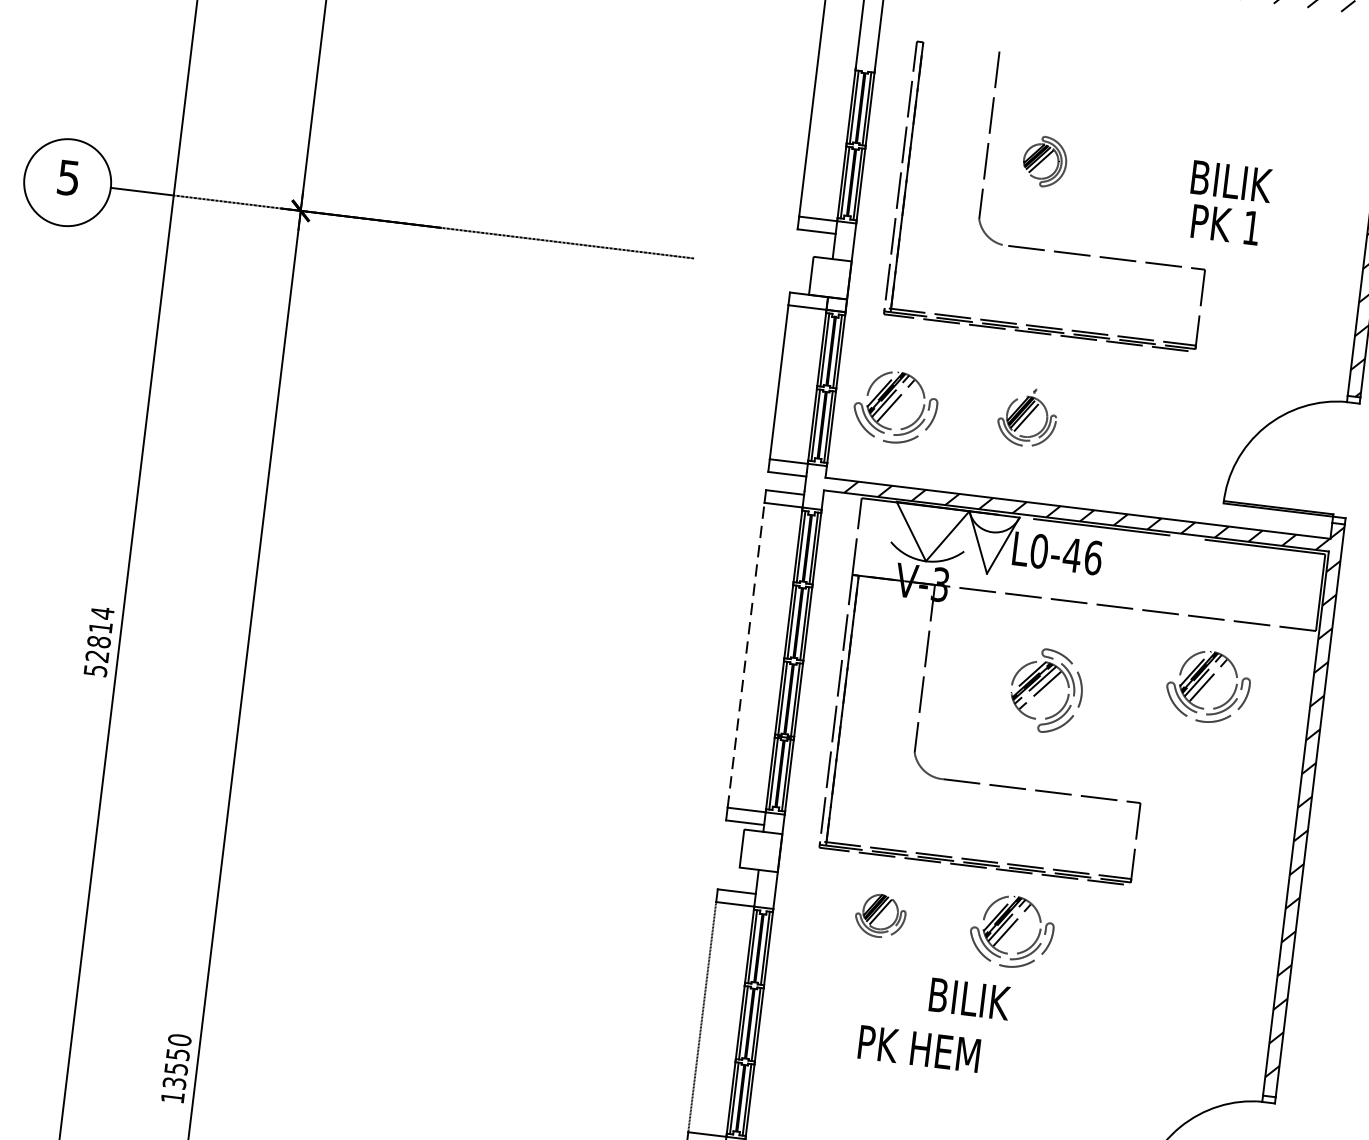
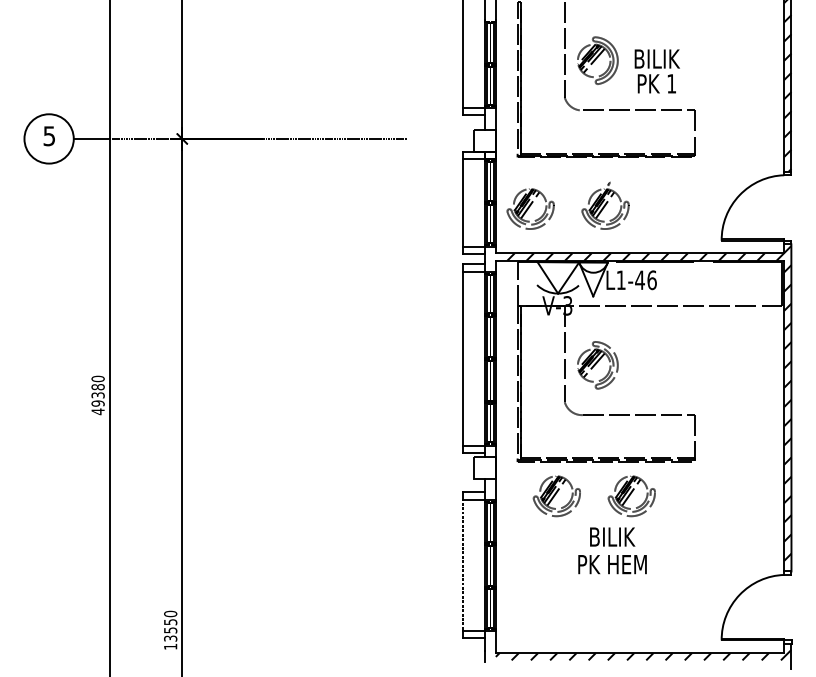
part: (1044, 161) -> (597, 60), size x1.67
text: (1227, 203) -> (656, 71), moved
part: (1027, 417) -> (605, 205), size x1.43
text: (1038, 551) -> (620, 280), L0-46 -> L1-46
text: (97, 642) -> (97, 395), 52814 -> 49380
line: (746, 654) -> (463, 358), dashed -> solid
part: (1208, 685) -> (725, 344), removed
part: (1046, 691) -> (597, 365), moved
part: (880, 916) -> (556, 496), size x1.67
text: (919, 1048) -> (612, 564), moved

